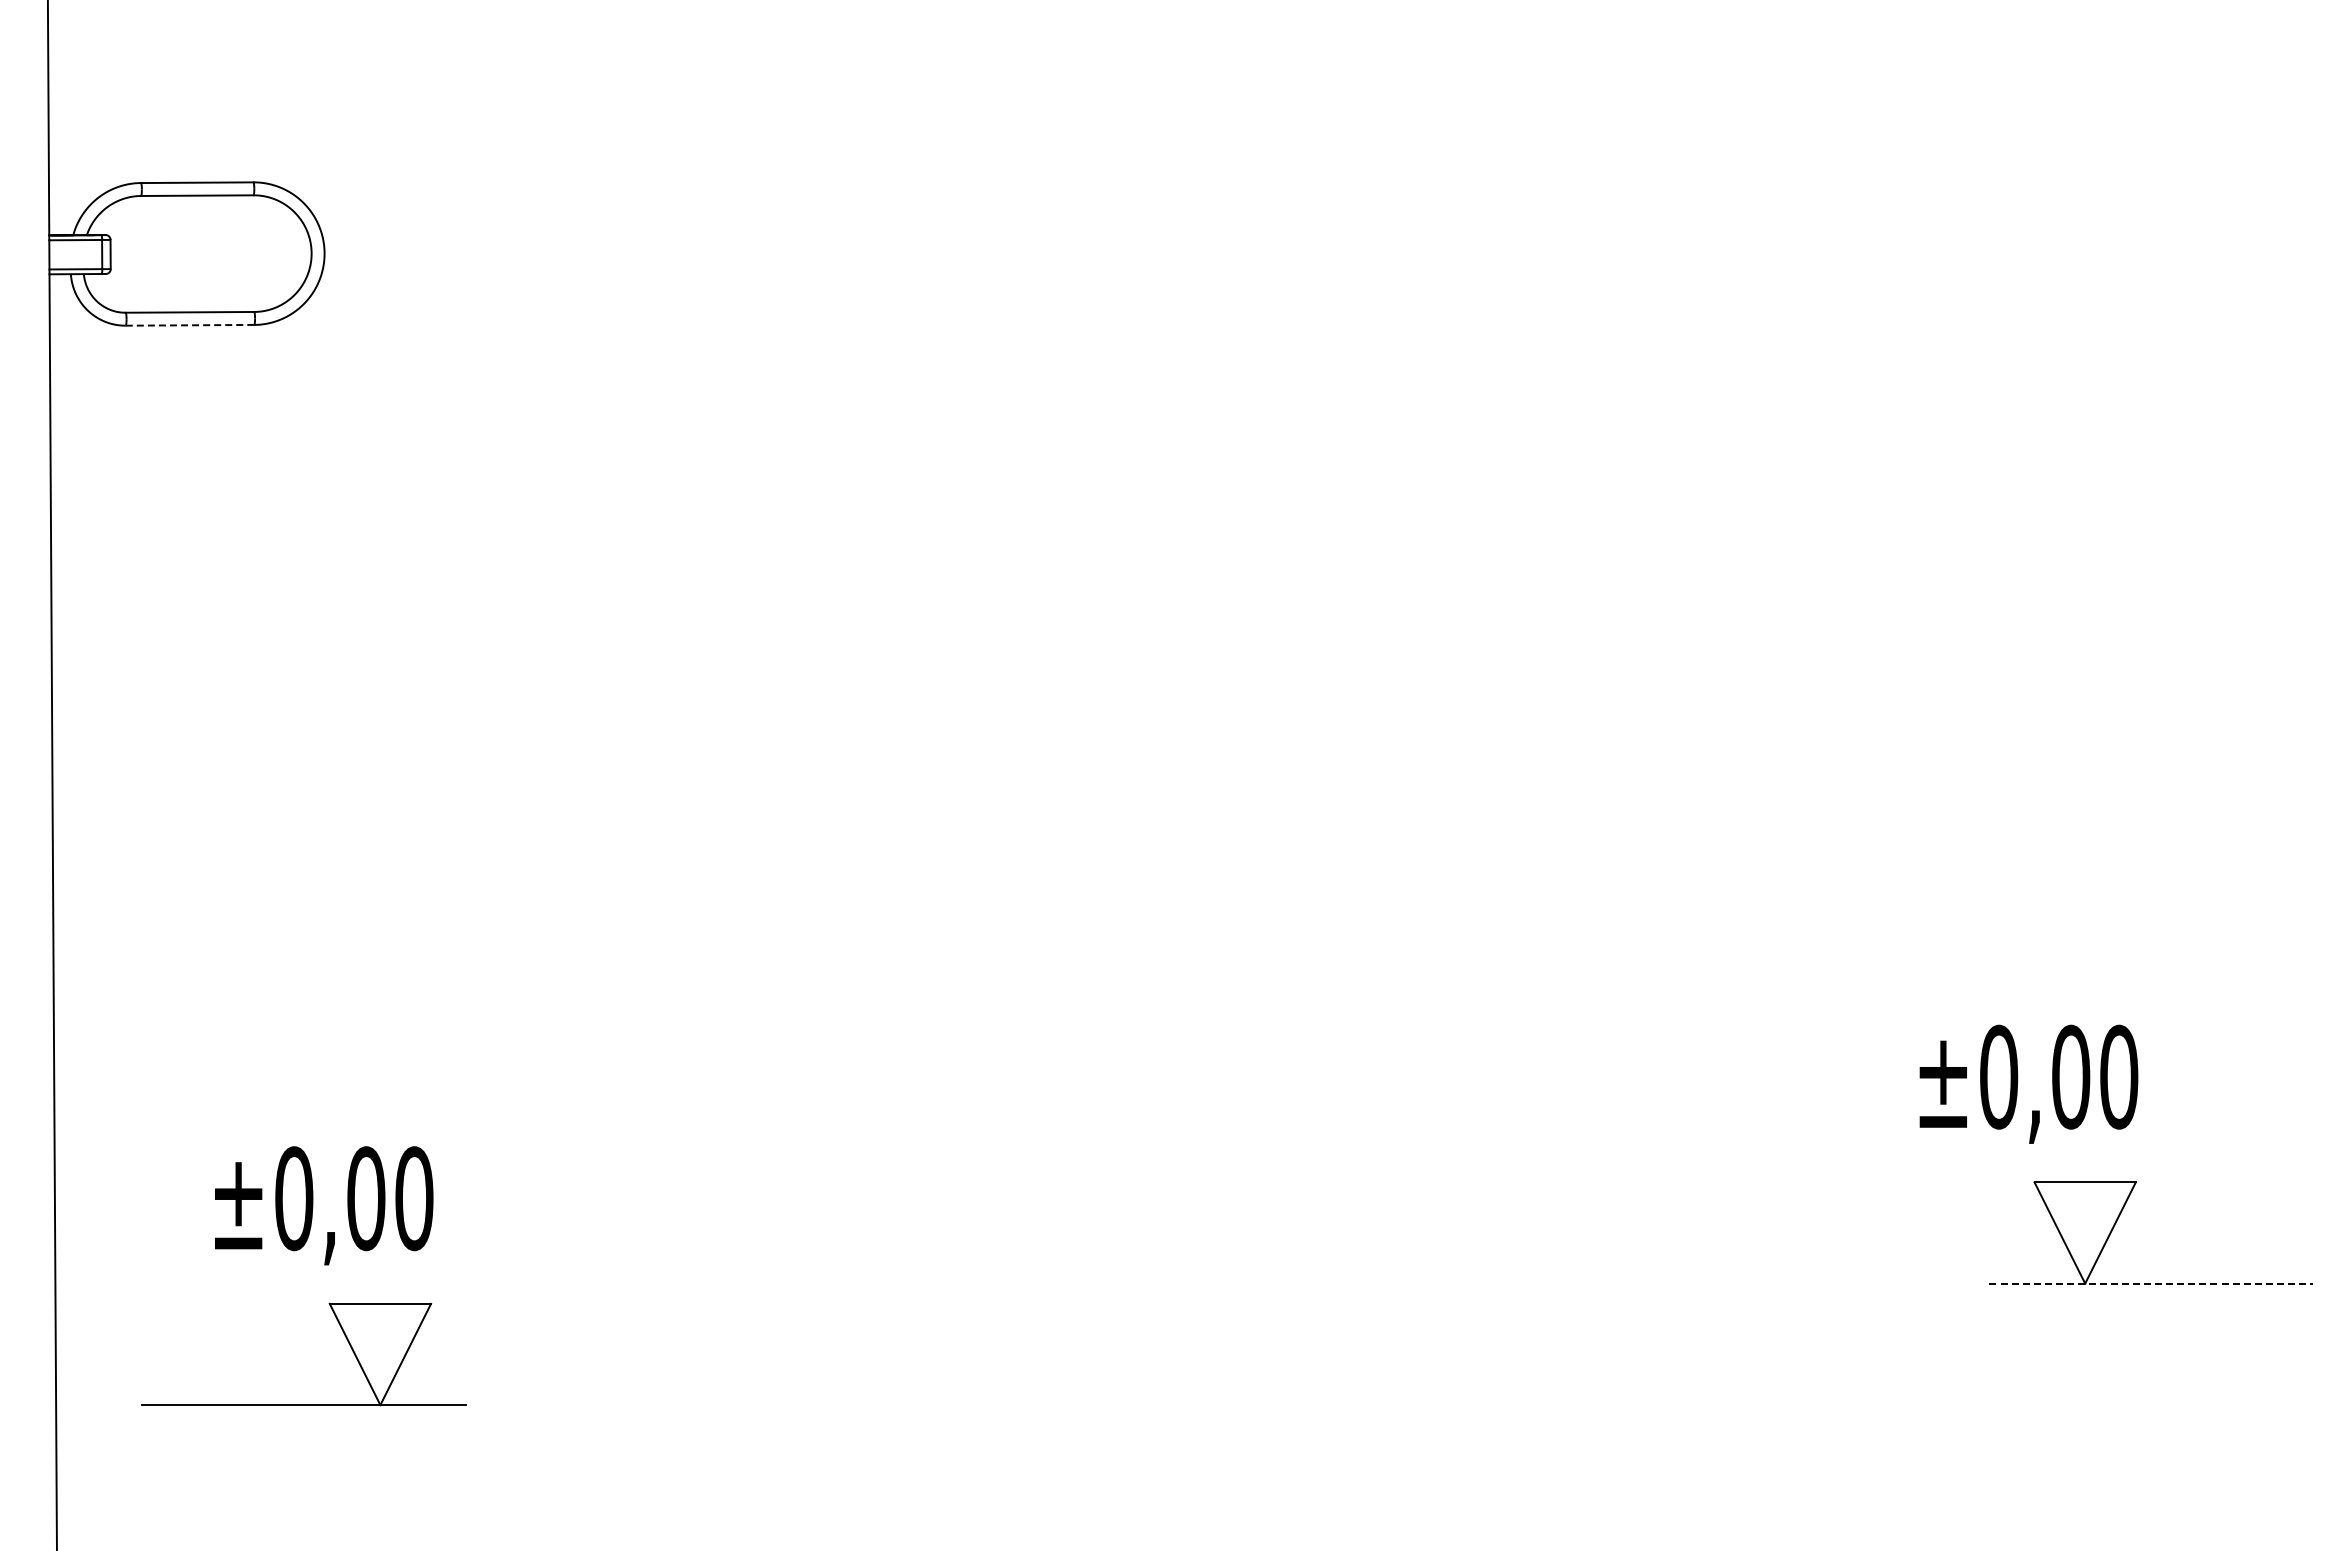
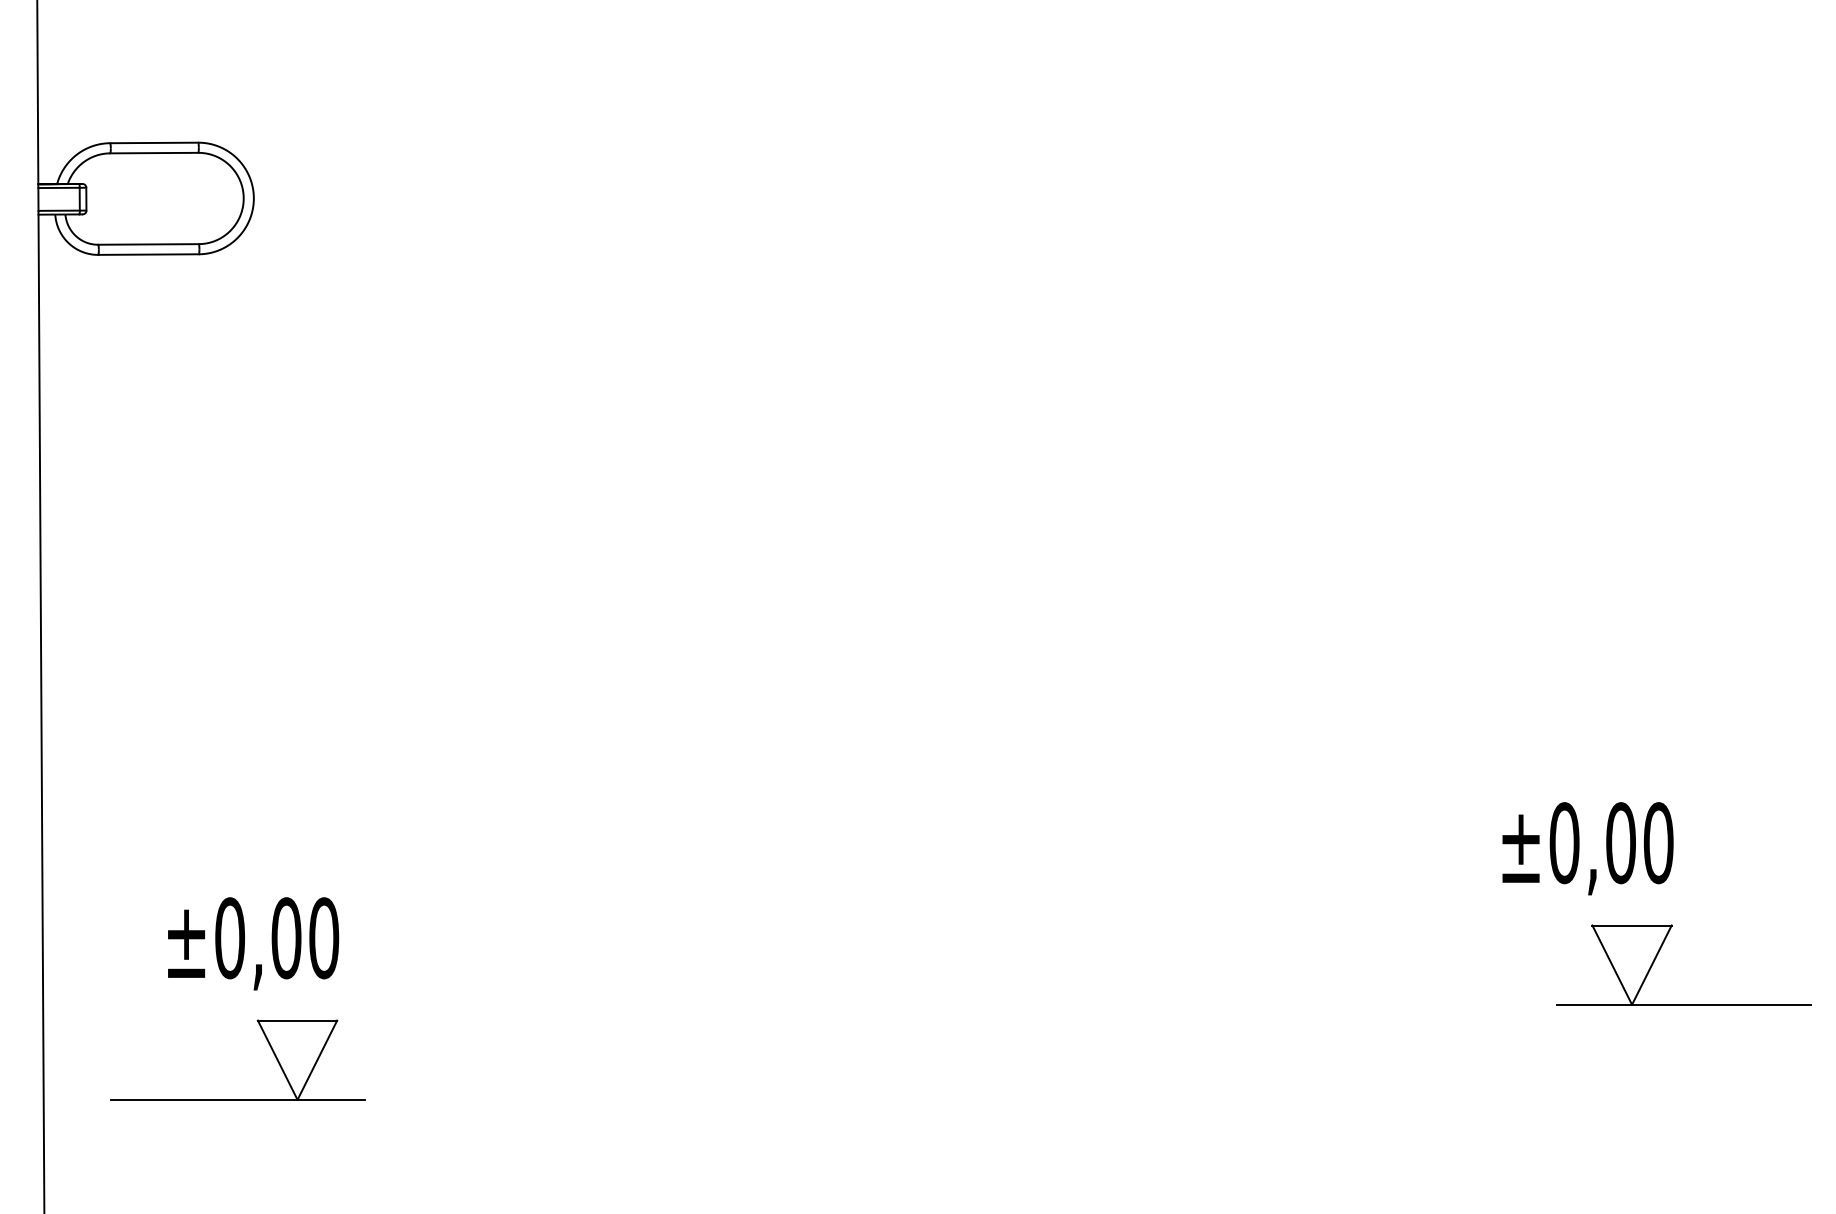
line: (190, 325) -> (148, 254), dashed -> solid
line: (2151, 1283) -> (1683, 1004), dashed -> solid

